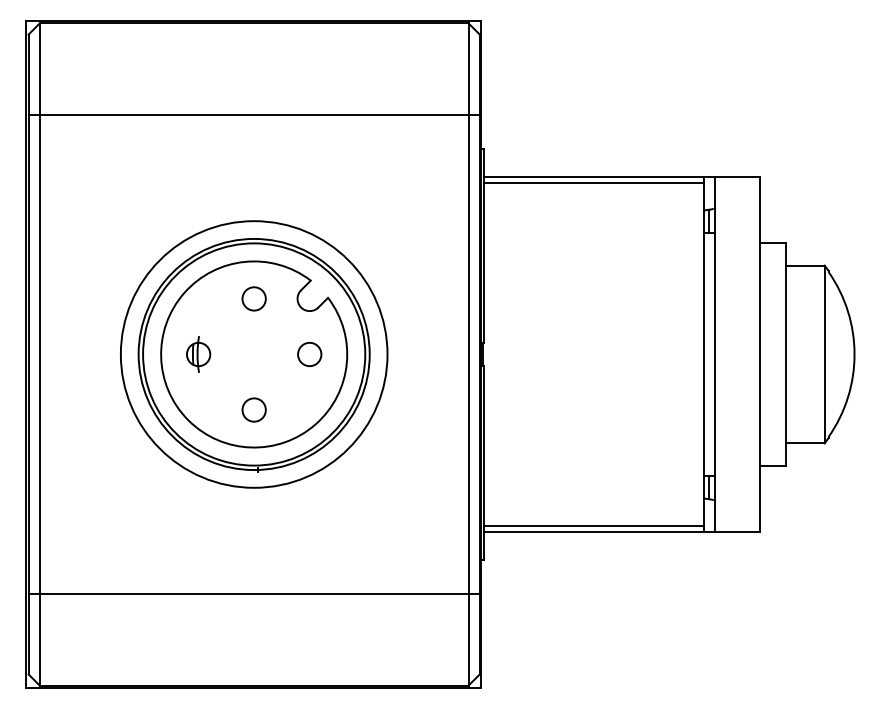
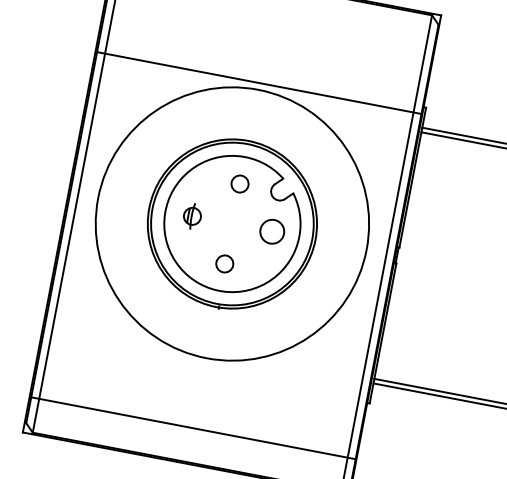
line: (253, 114) -> (258, 82), moved
circle: (309, 353) -> (272, 230), size x1.4
circle: (253, 354) -> (231, 223), size x1.4
line: (253, 594) -> (192, 428), moved

